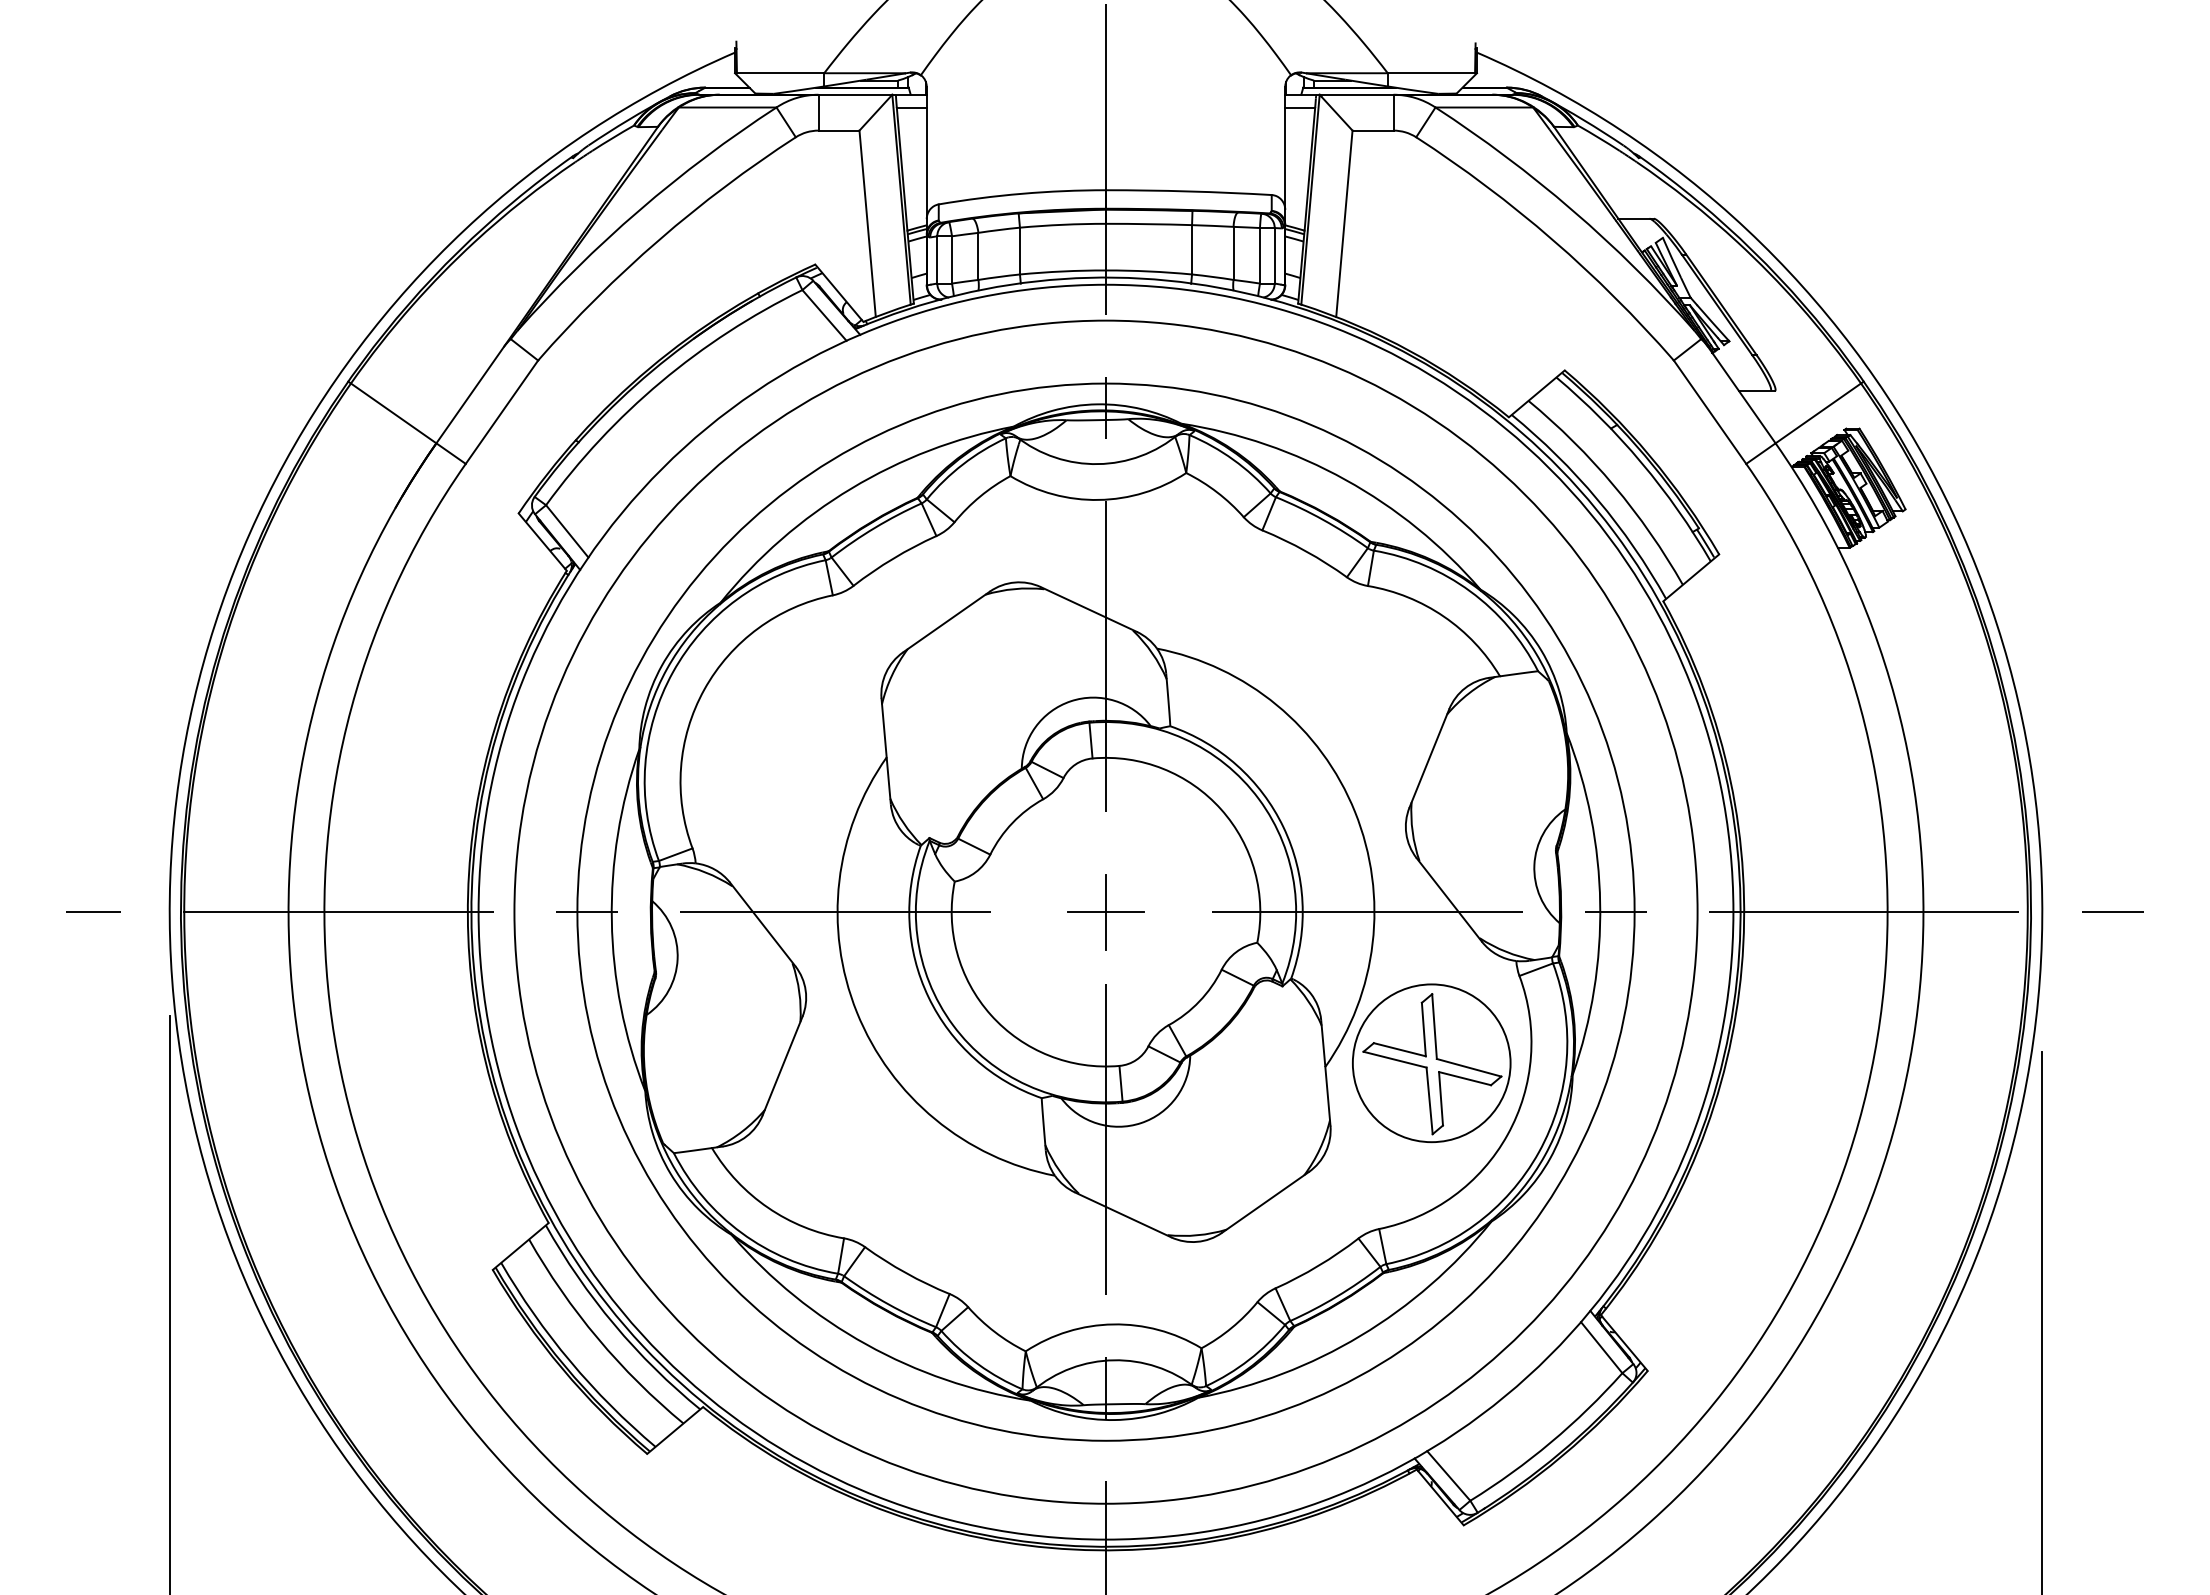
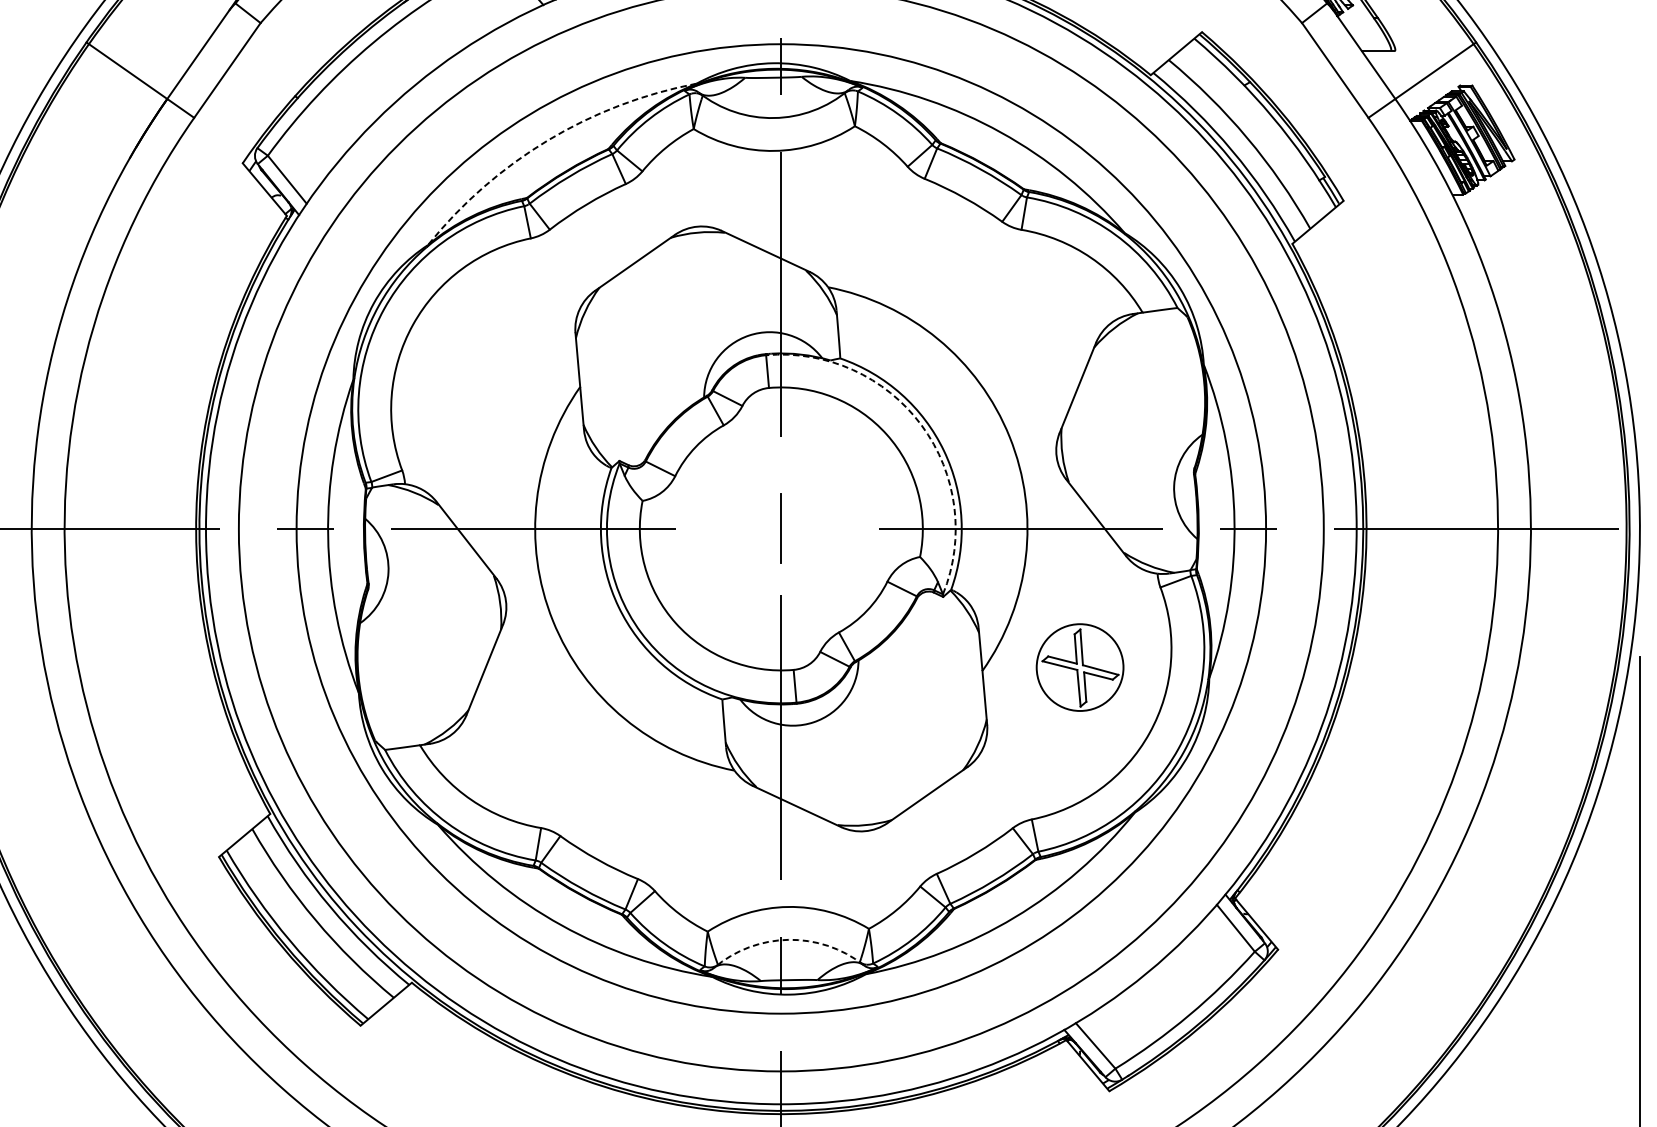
arc: (851, 488) -> (547, 140), solid -> dashed
arc: (1258, 799) -> (921, 425), solid -> dashed
line: (1105, 912) -> (780, 529), removed
part: (1431, 1063) -> (1079, 667), size x0.6
arc: (1113, 1360) -> (788, 940), solid -> dashed

